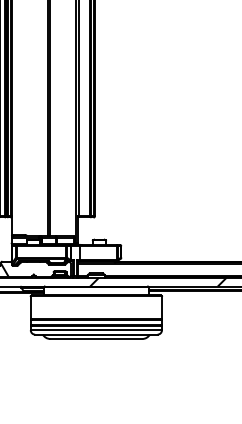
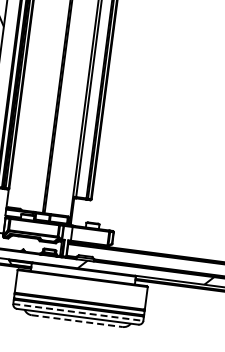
line: (96, 330) -> (78, 312), solid -> dashed
line: (96, 339) -> (77, 321), solid -> dashed

